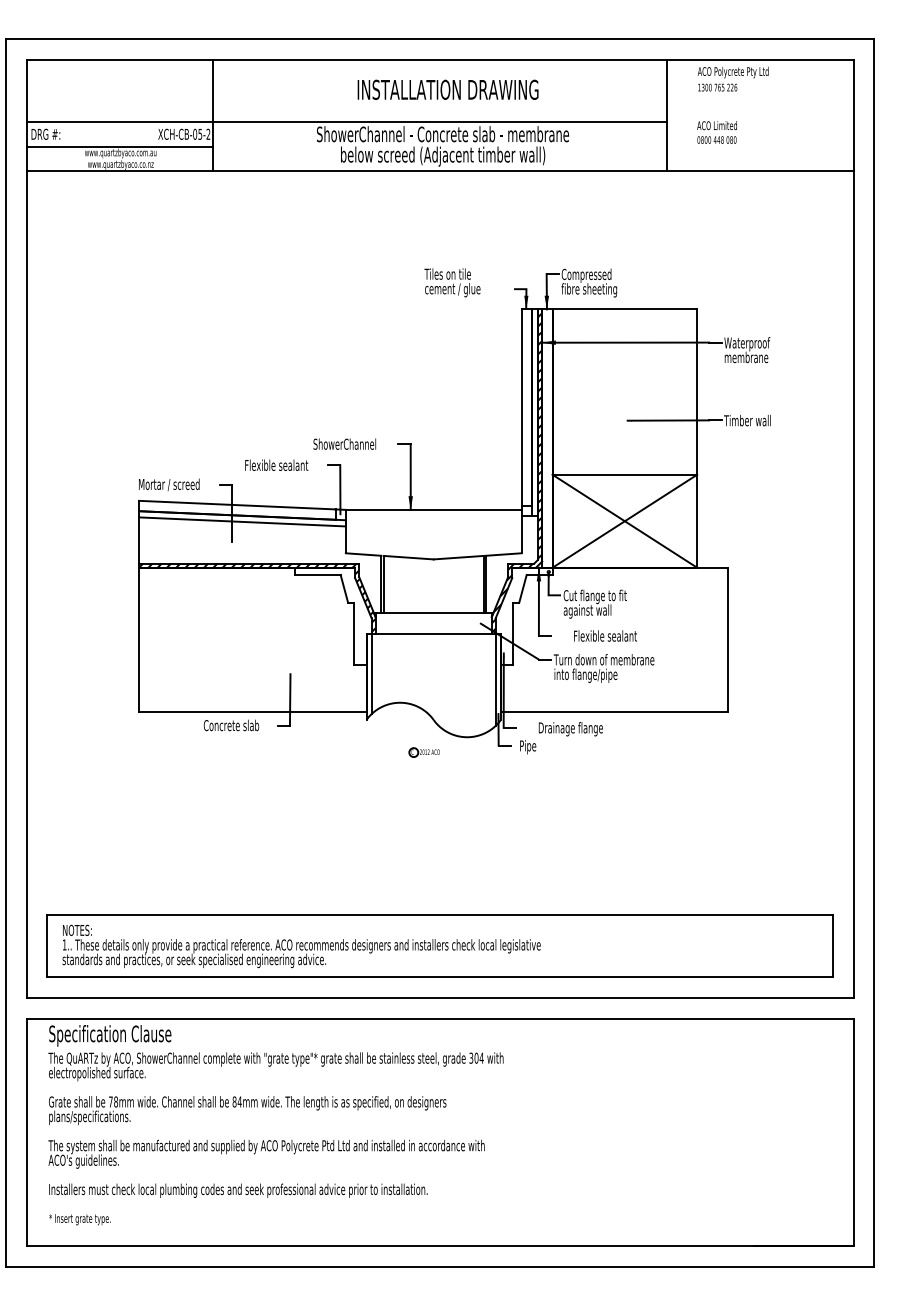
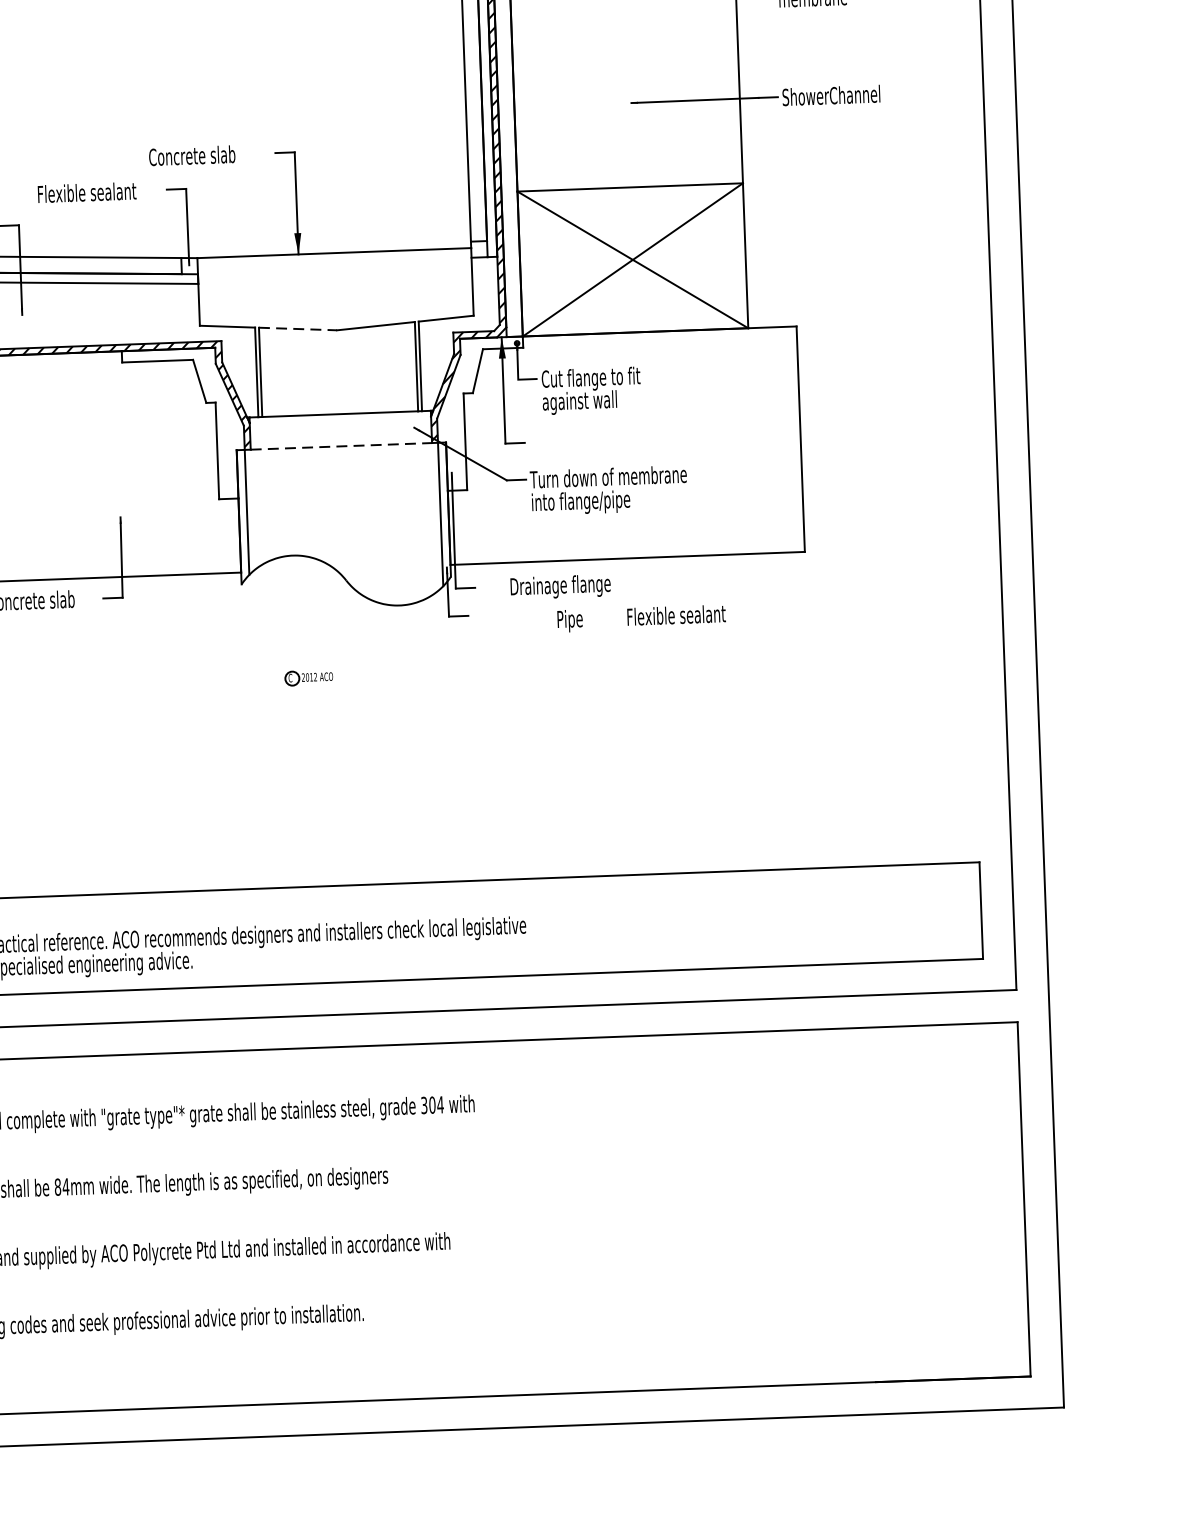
text: (755, 420) -> (830, 95), Timber wall -> ShowerChannel
text: (344, 443) -> (191, 154), ShowerChannel -> Concrete slab
line: (409, 557) -> (299, 328), solid -> dashed
line: (434, 633) -> (342, 445), solid -> dashed
text: (605, 635) -> (676, 614), moved
text: (528, 747) -> (570, 621), moved
part: (423, 752) -> (307, 677), moved

